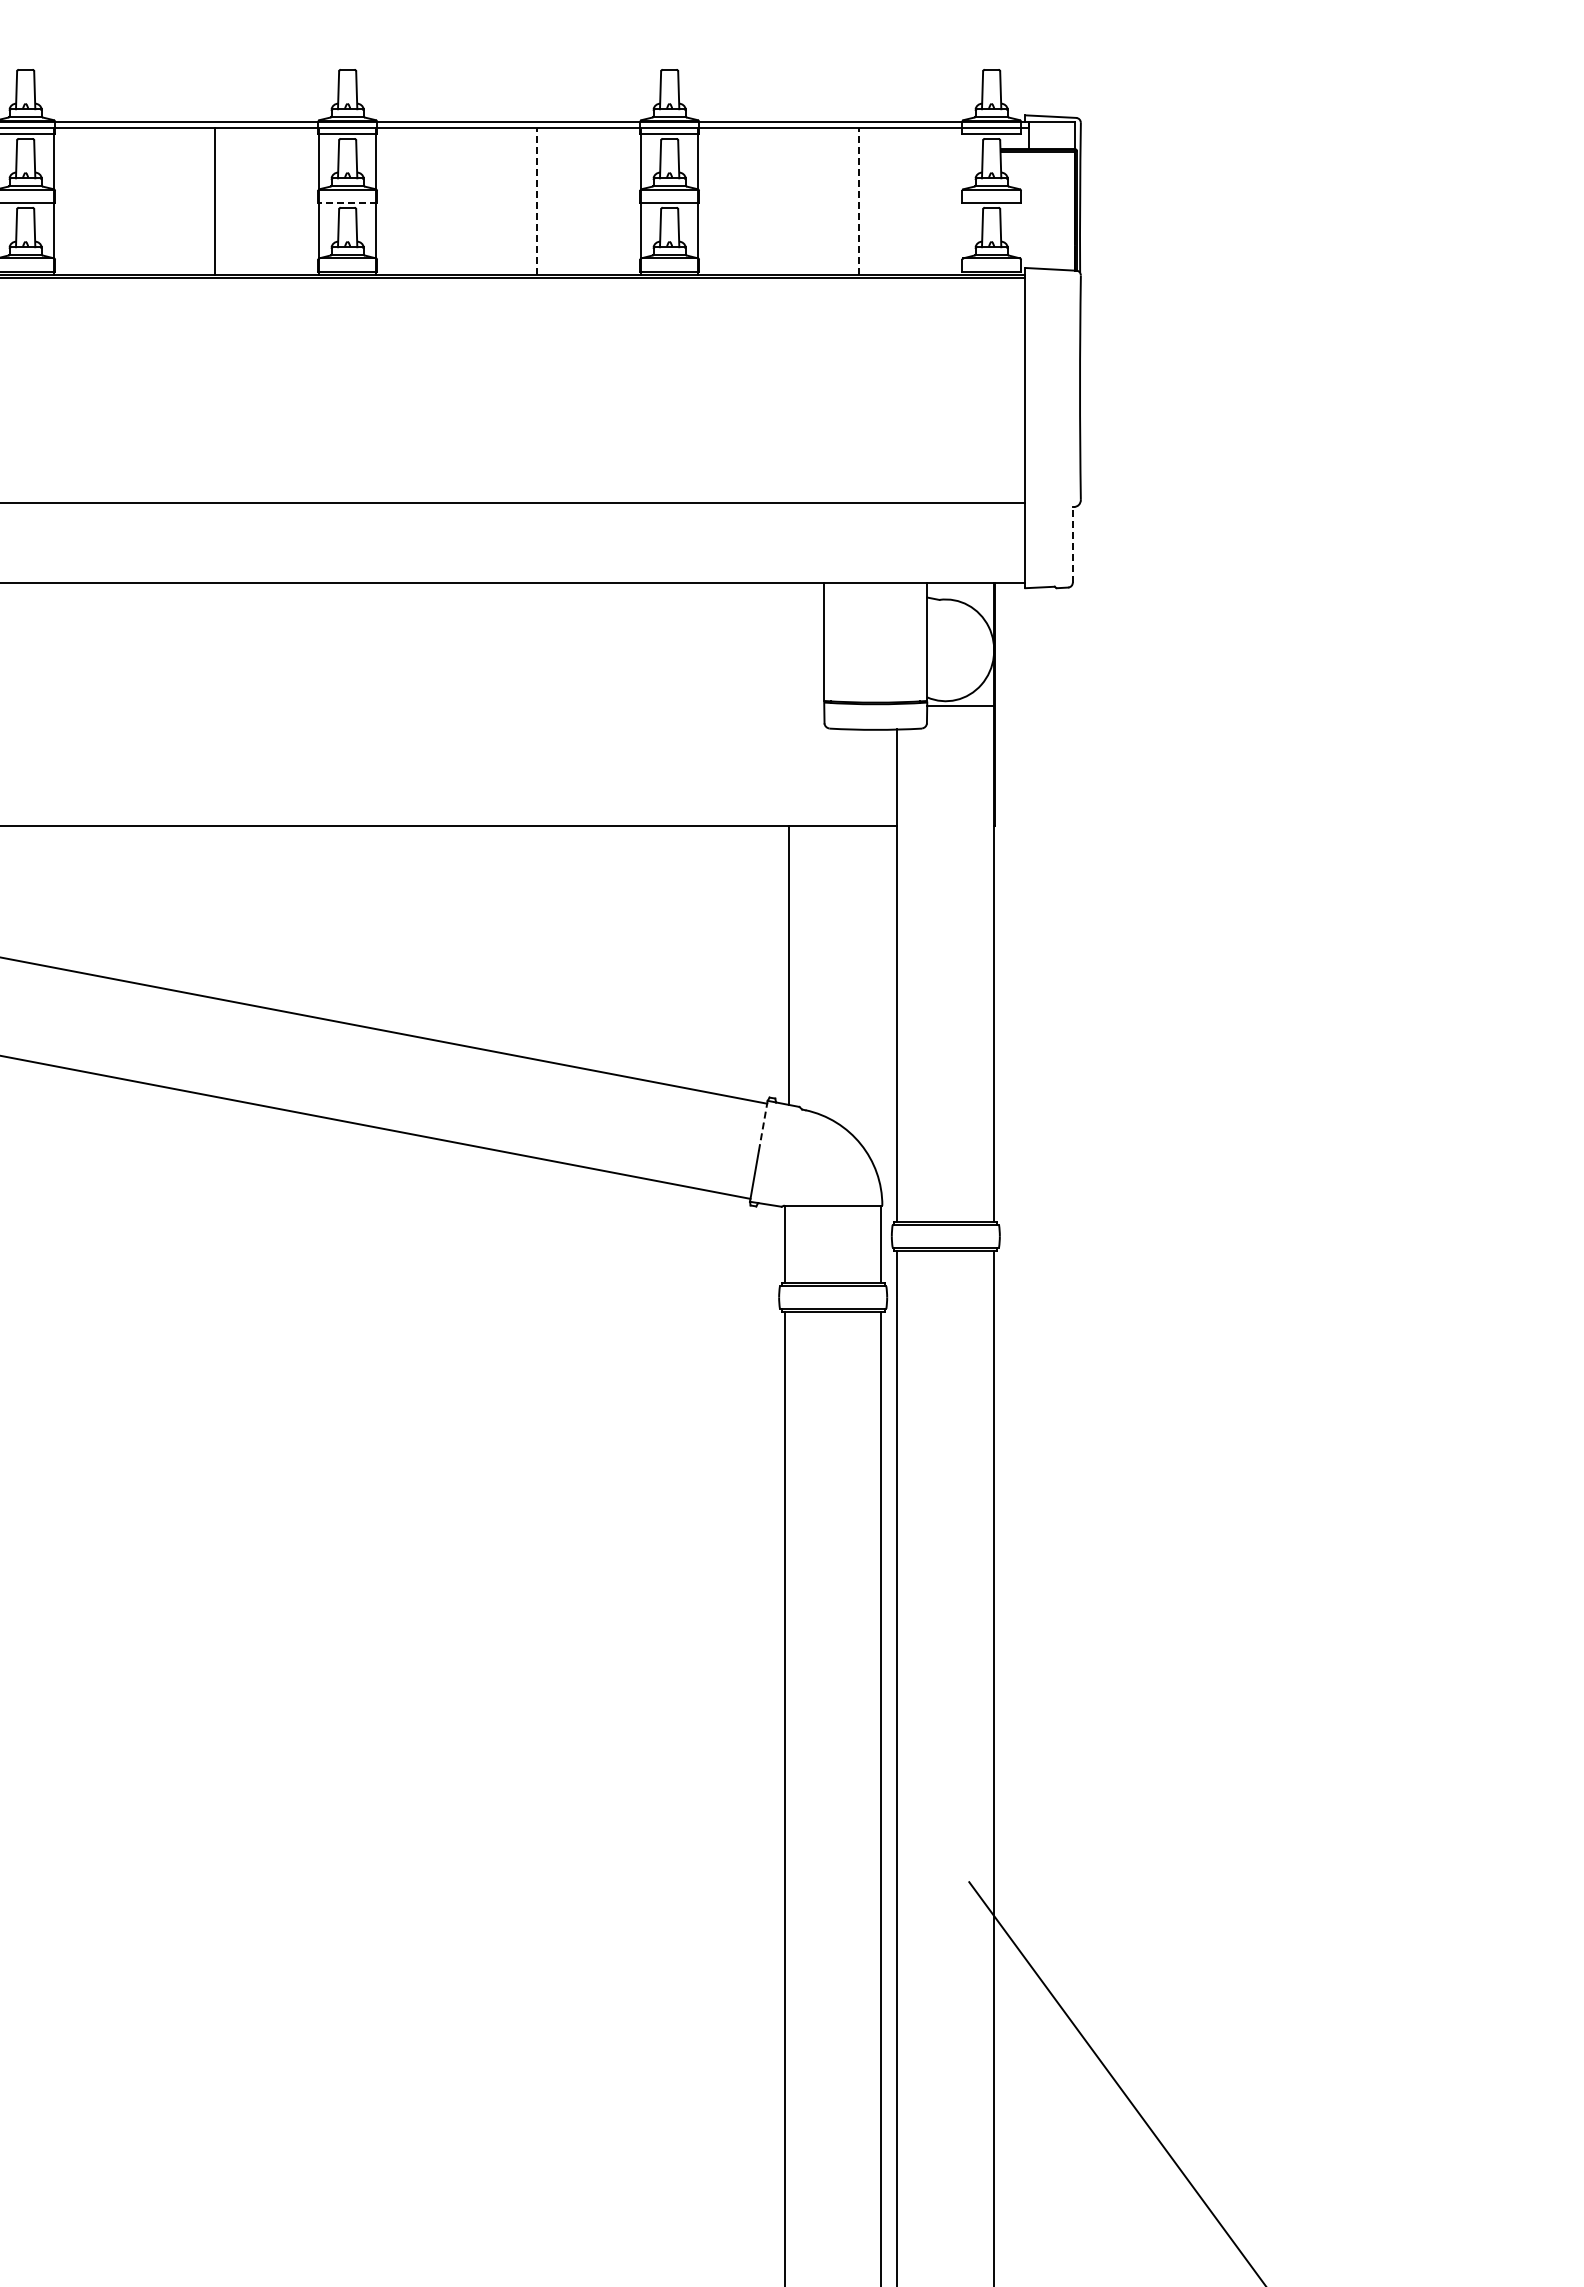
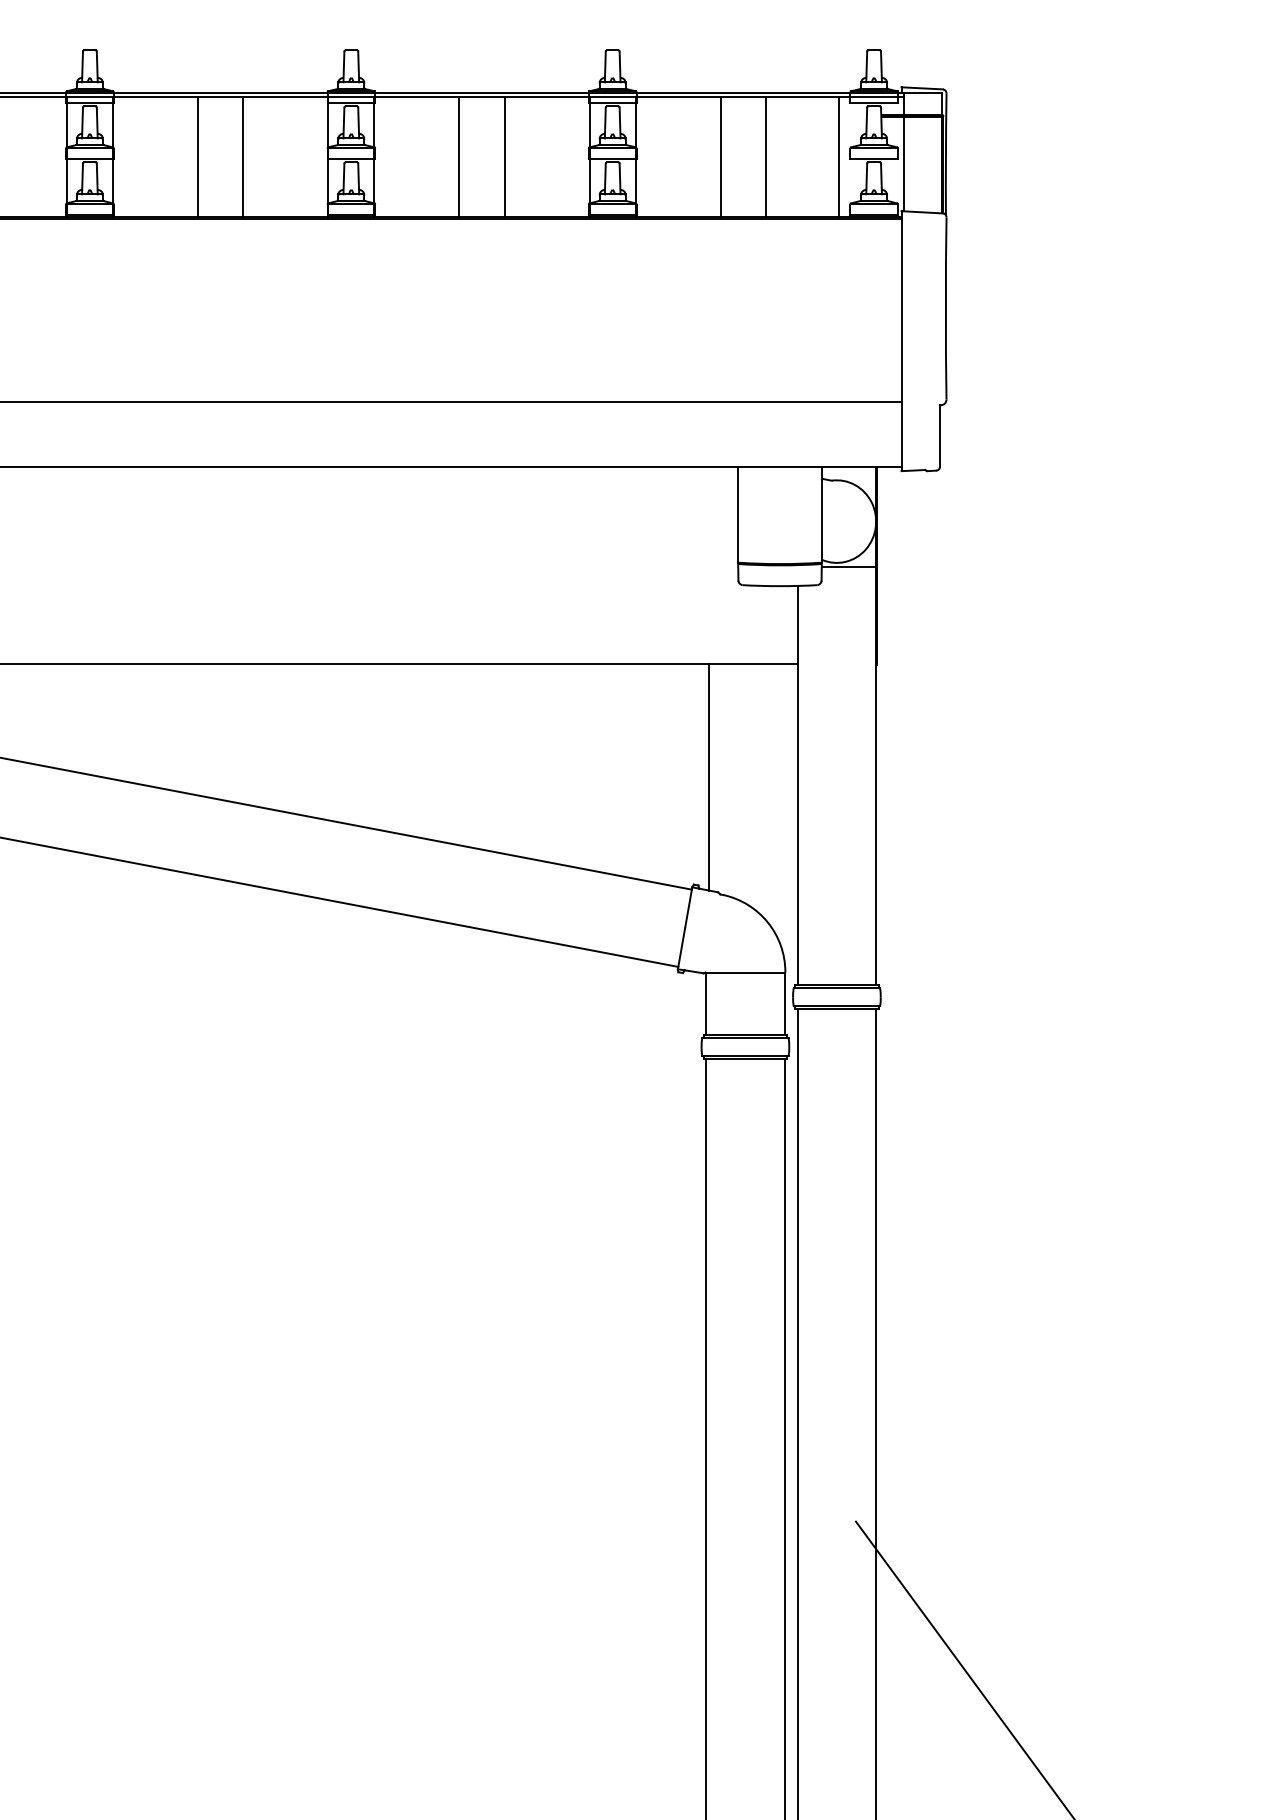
line: (158, 200) -> (197, 156), added
line: (480, 200) -> (459, 156), added
line: (802, 200) -> (720, 156), added
line: (948, 200) -> (839, 156), added
line: (536, 201) -> (504, 157), dashed -> solid
line: (858, 201) -> (766, 157), dashed -> solid
line: (347, 203) -> (351, 158), dashed -> solid
line: (1028, 210) -> (904, 164), added
line: (1072, 544) -> (939, 435), dashed -> solid
line: (763, 1126) -> (688, 908), dashed -> solid

